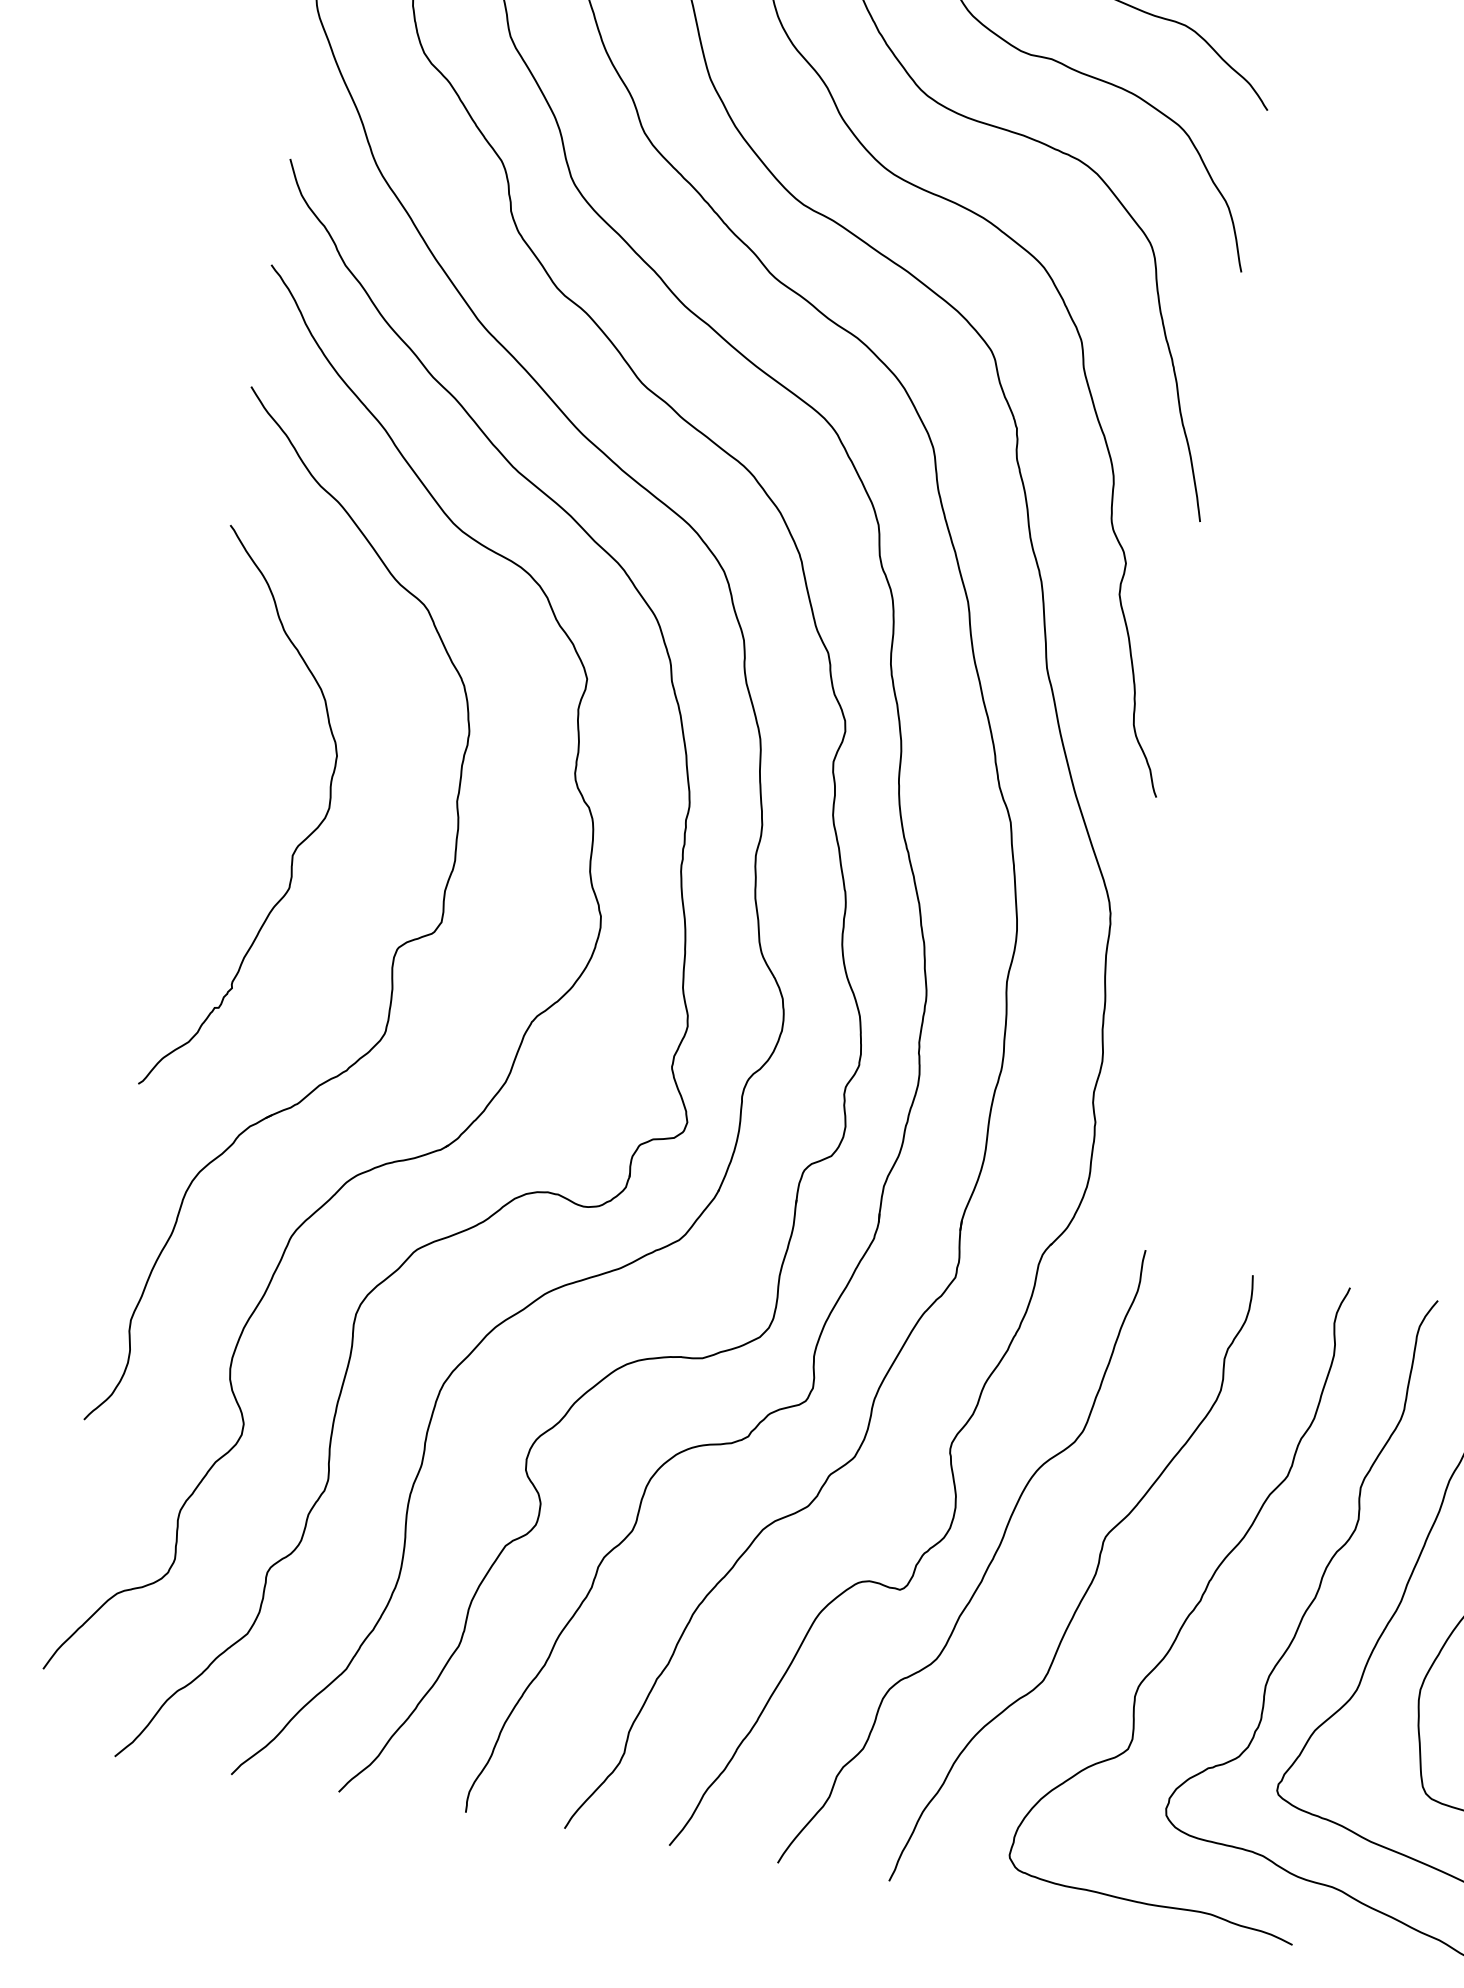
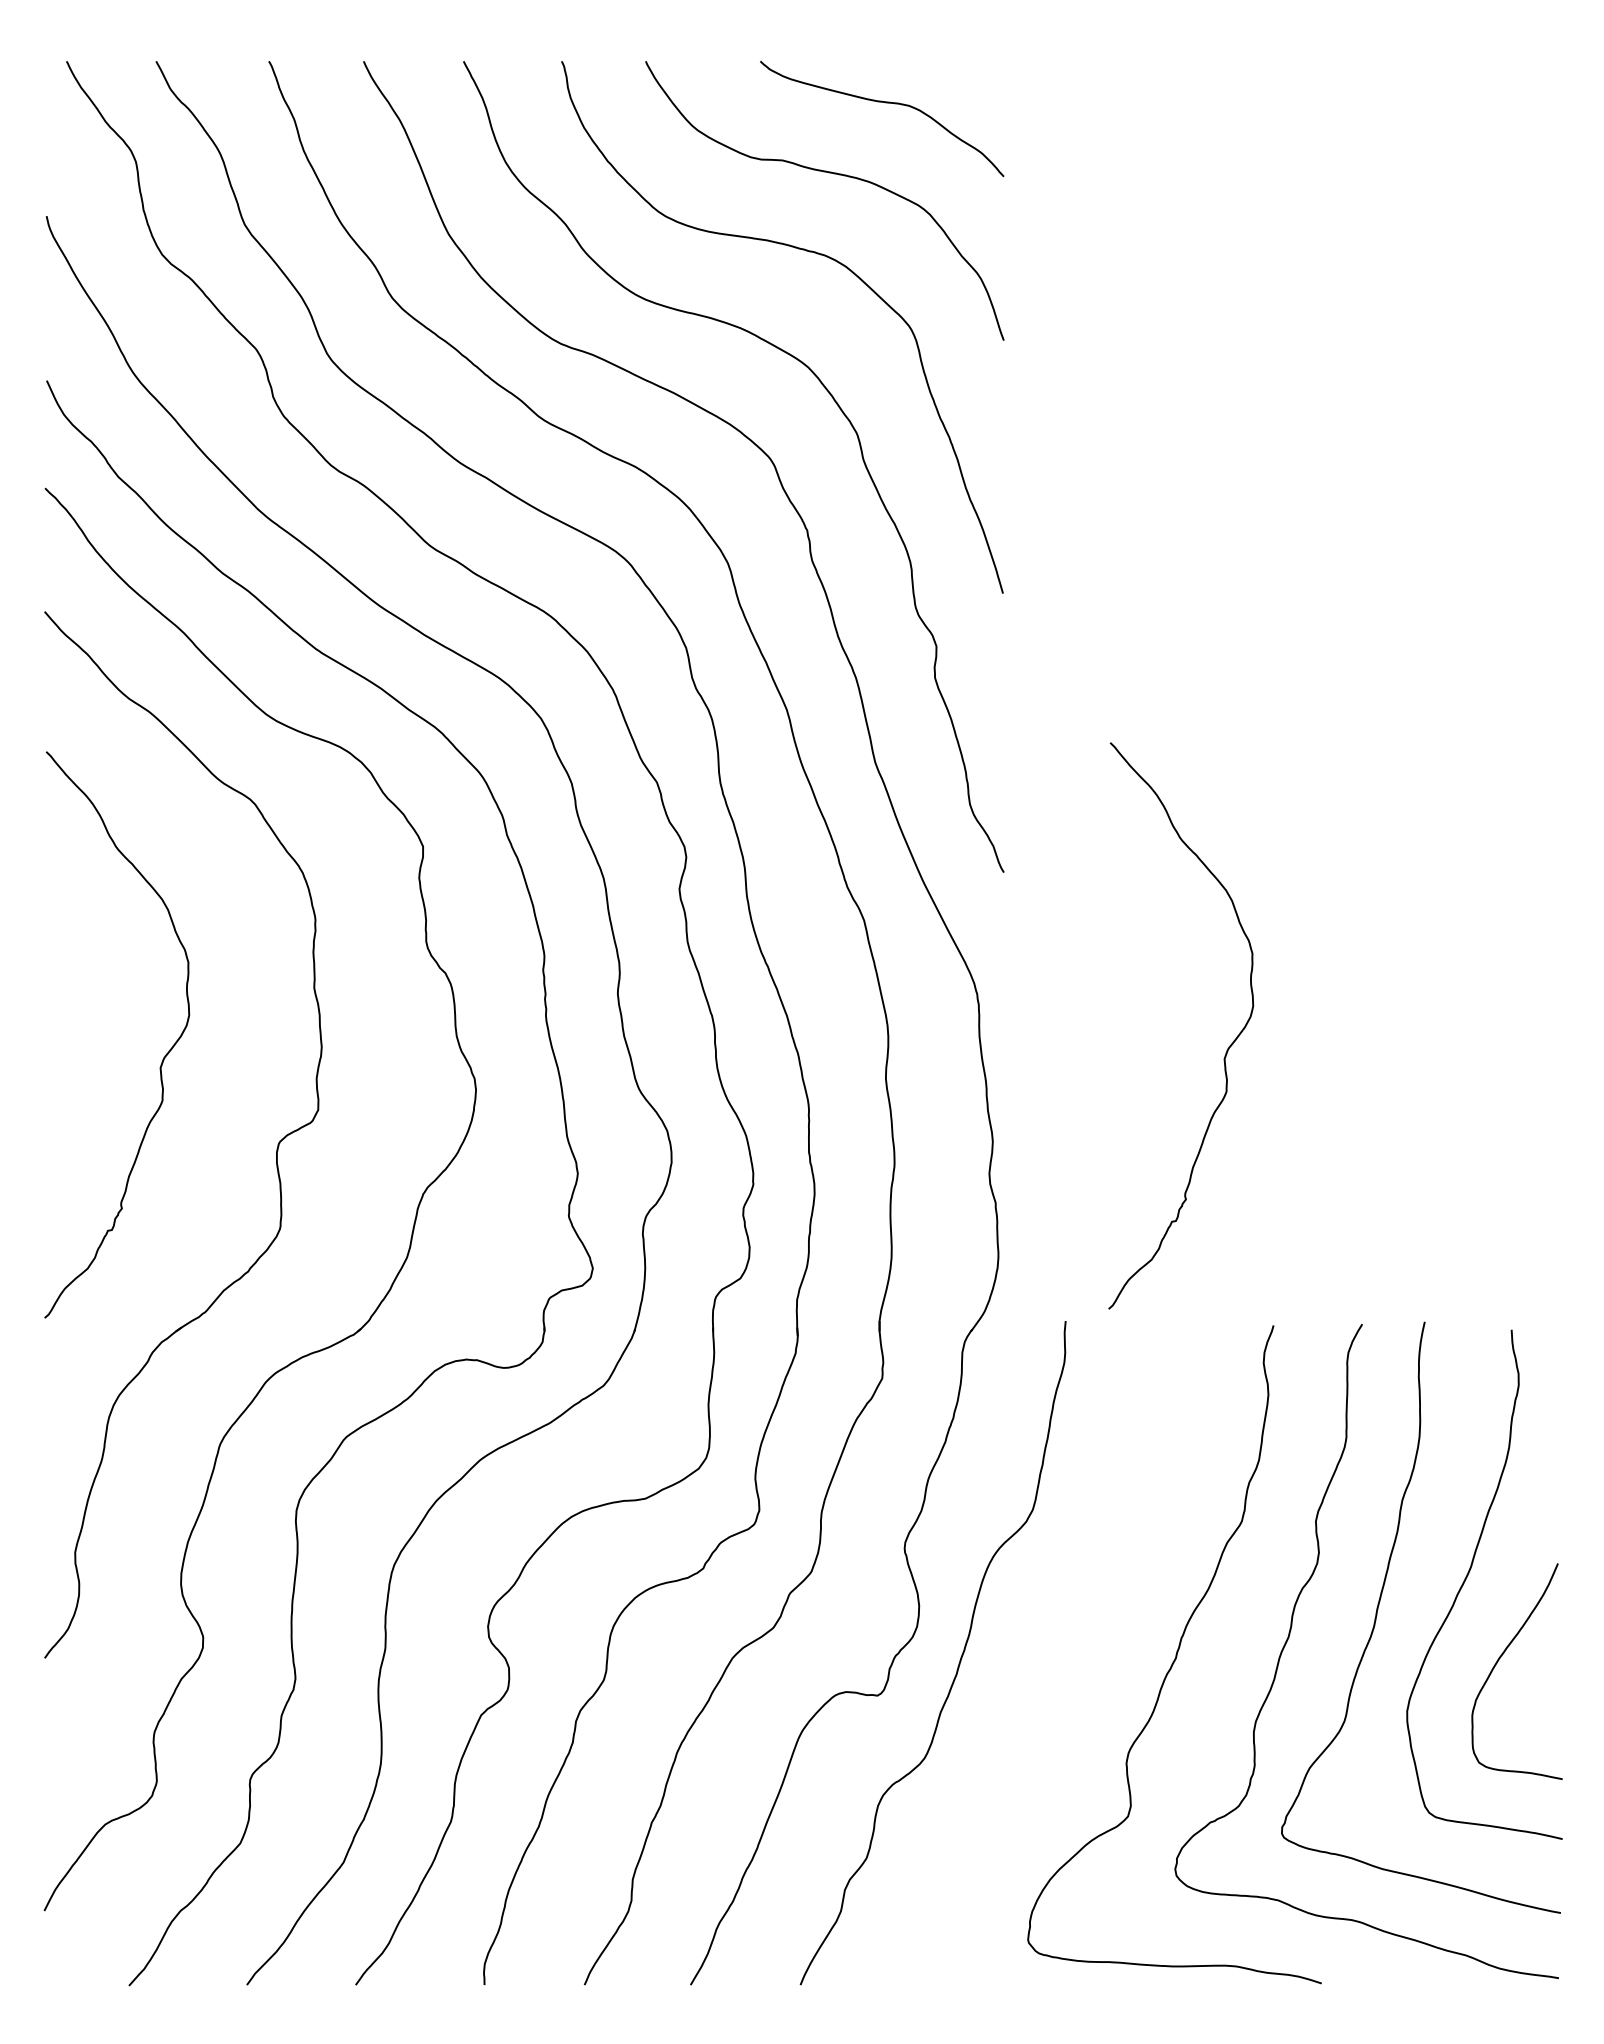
curve: (1348, 1006) -> (1227, 1048), added
curve: (1087, 1586) -> (1062, 1662), removed

